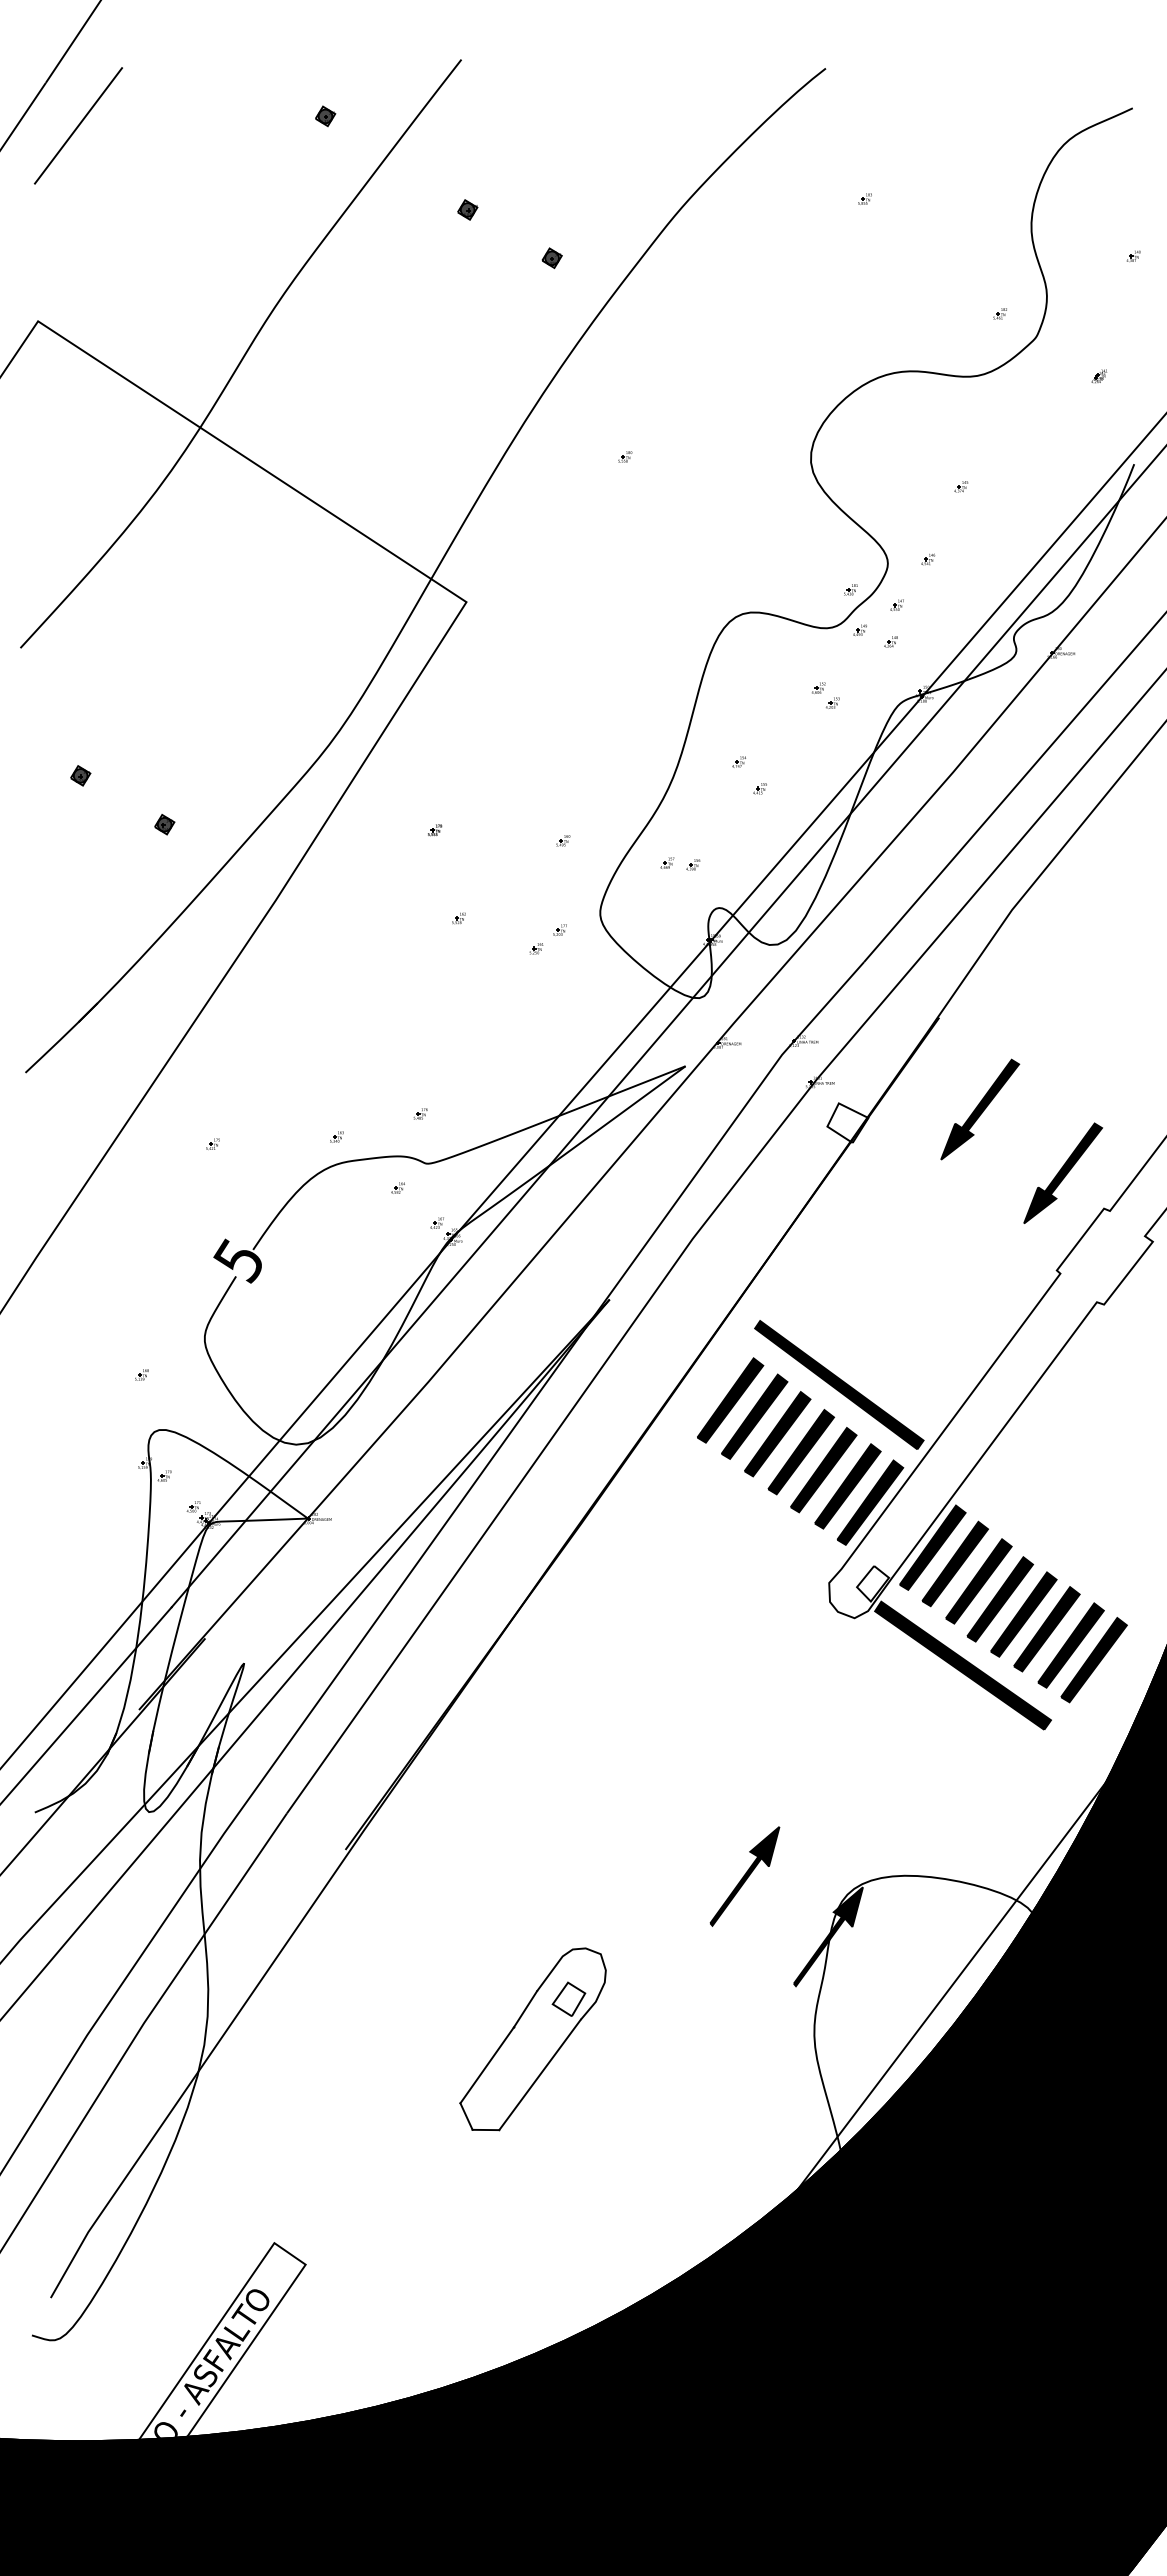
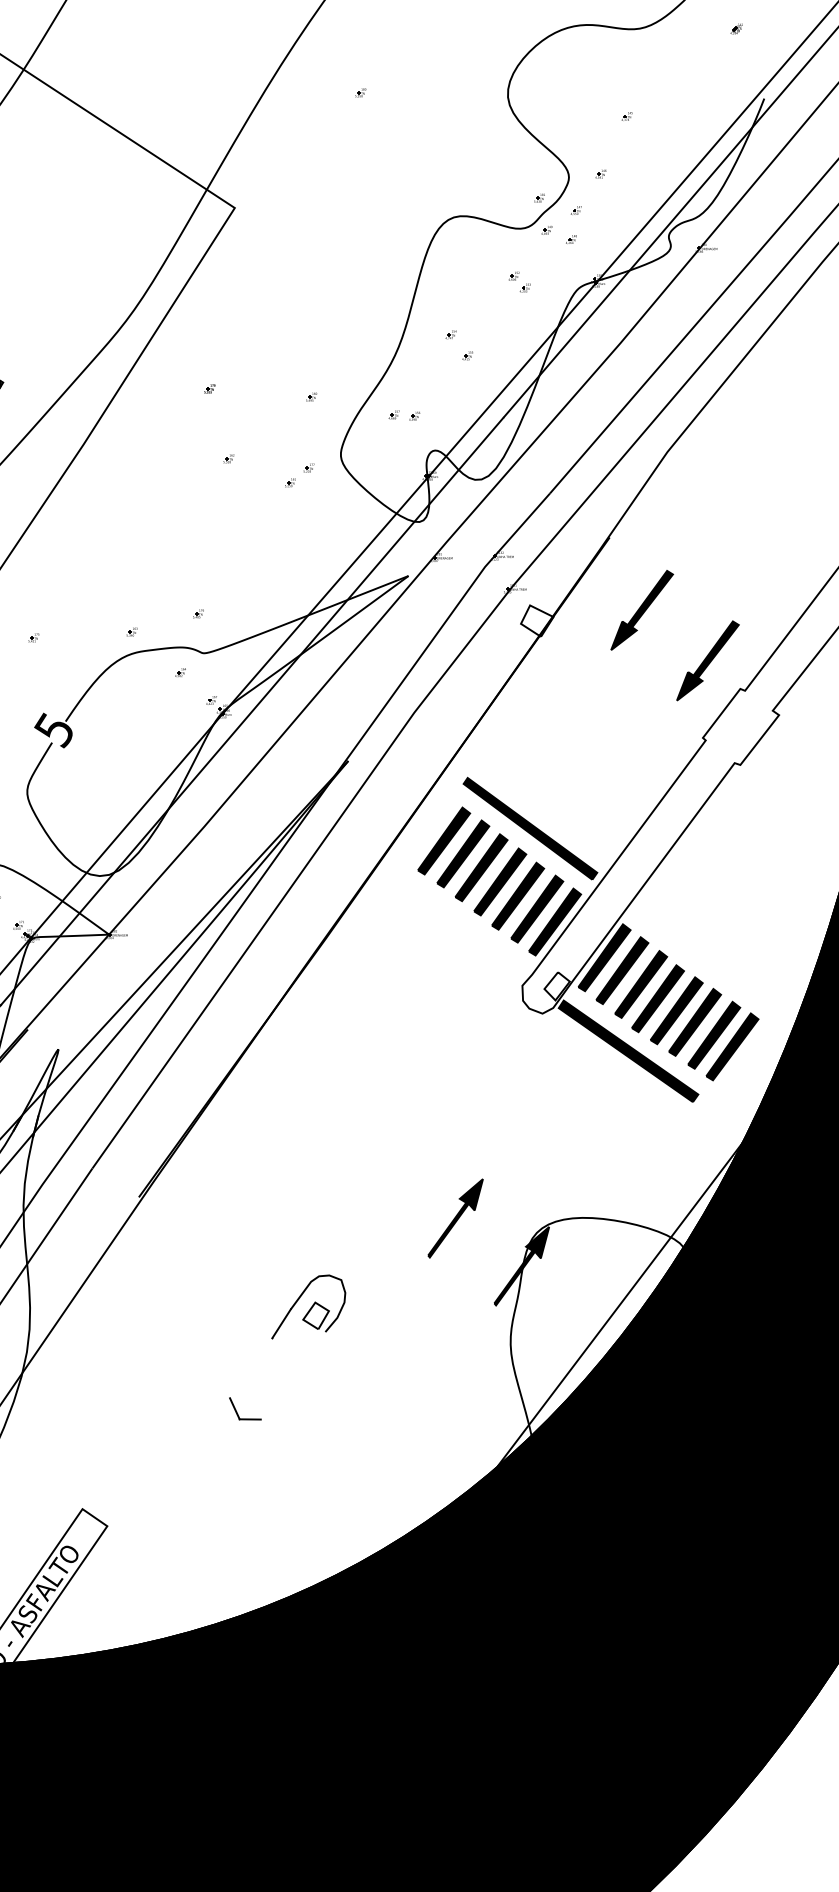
line: (486, 2065) -> (250, 1368), removed
line: (539, 2074) -> (292, 1375), removed

